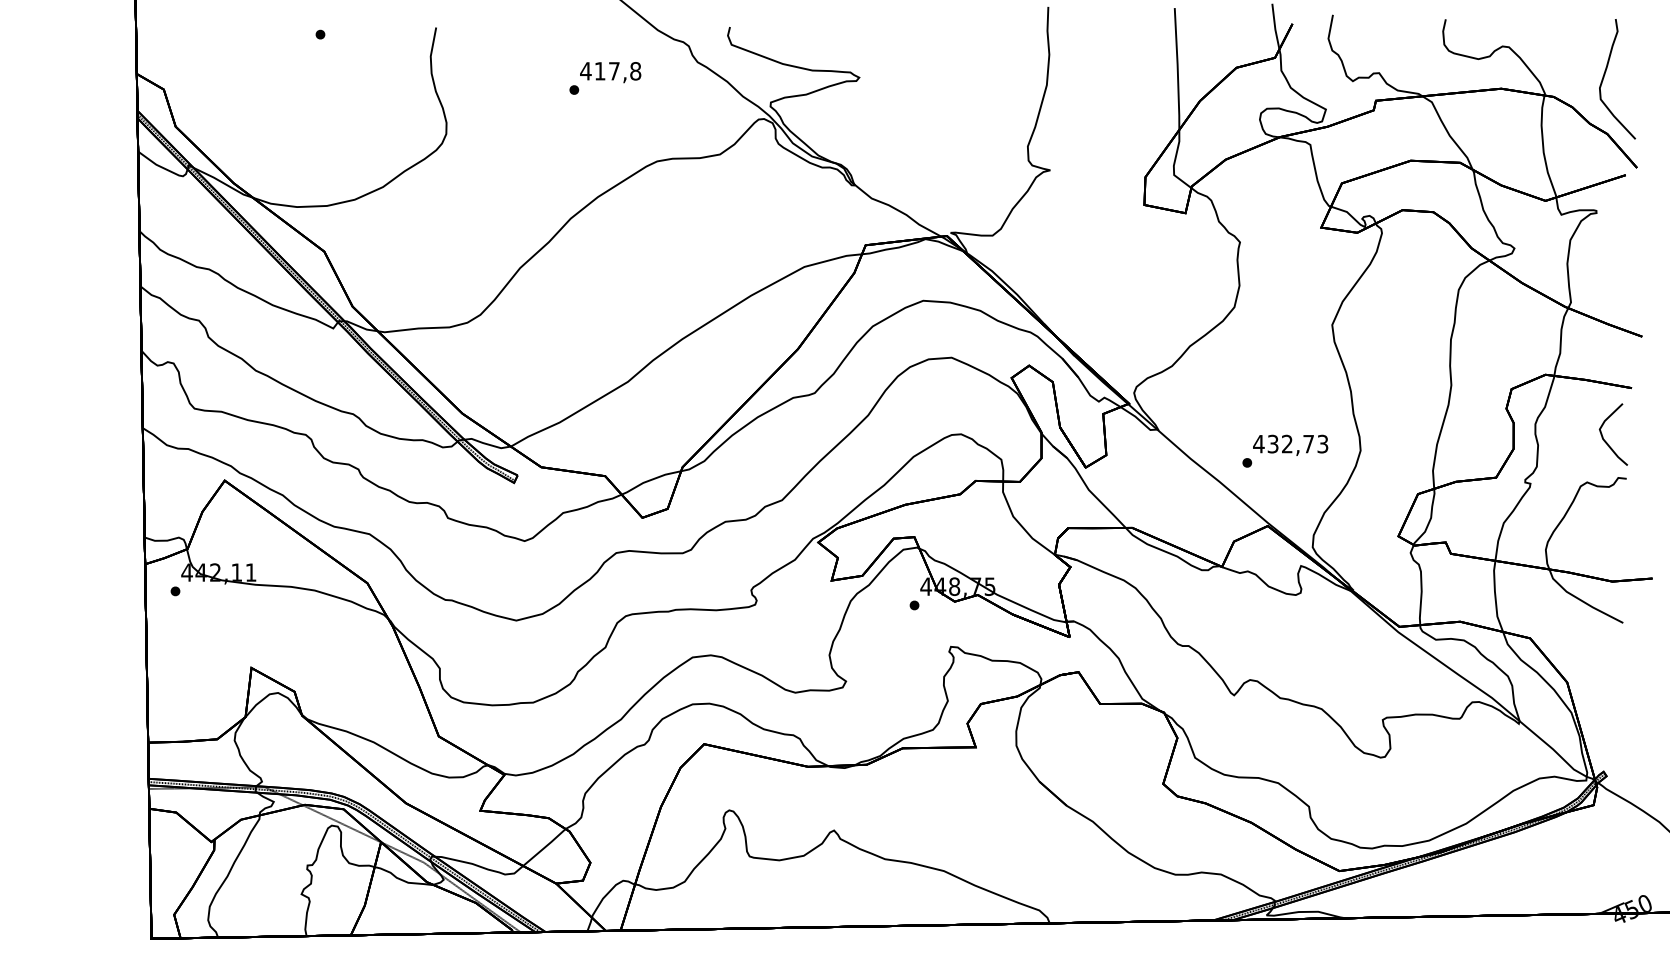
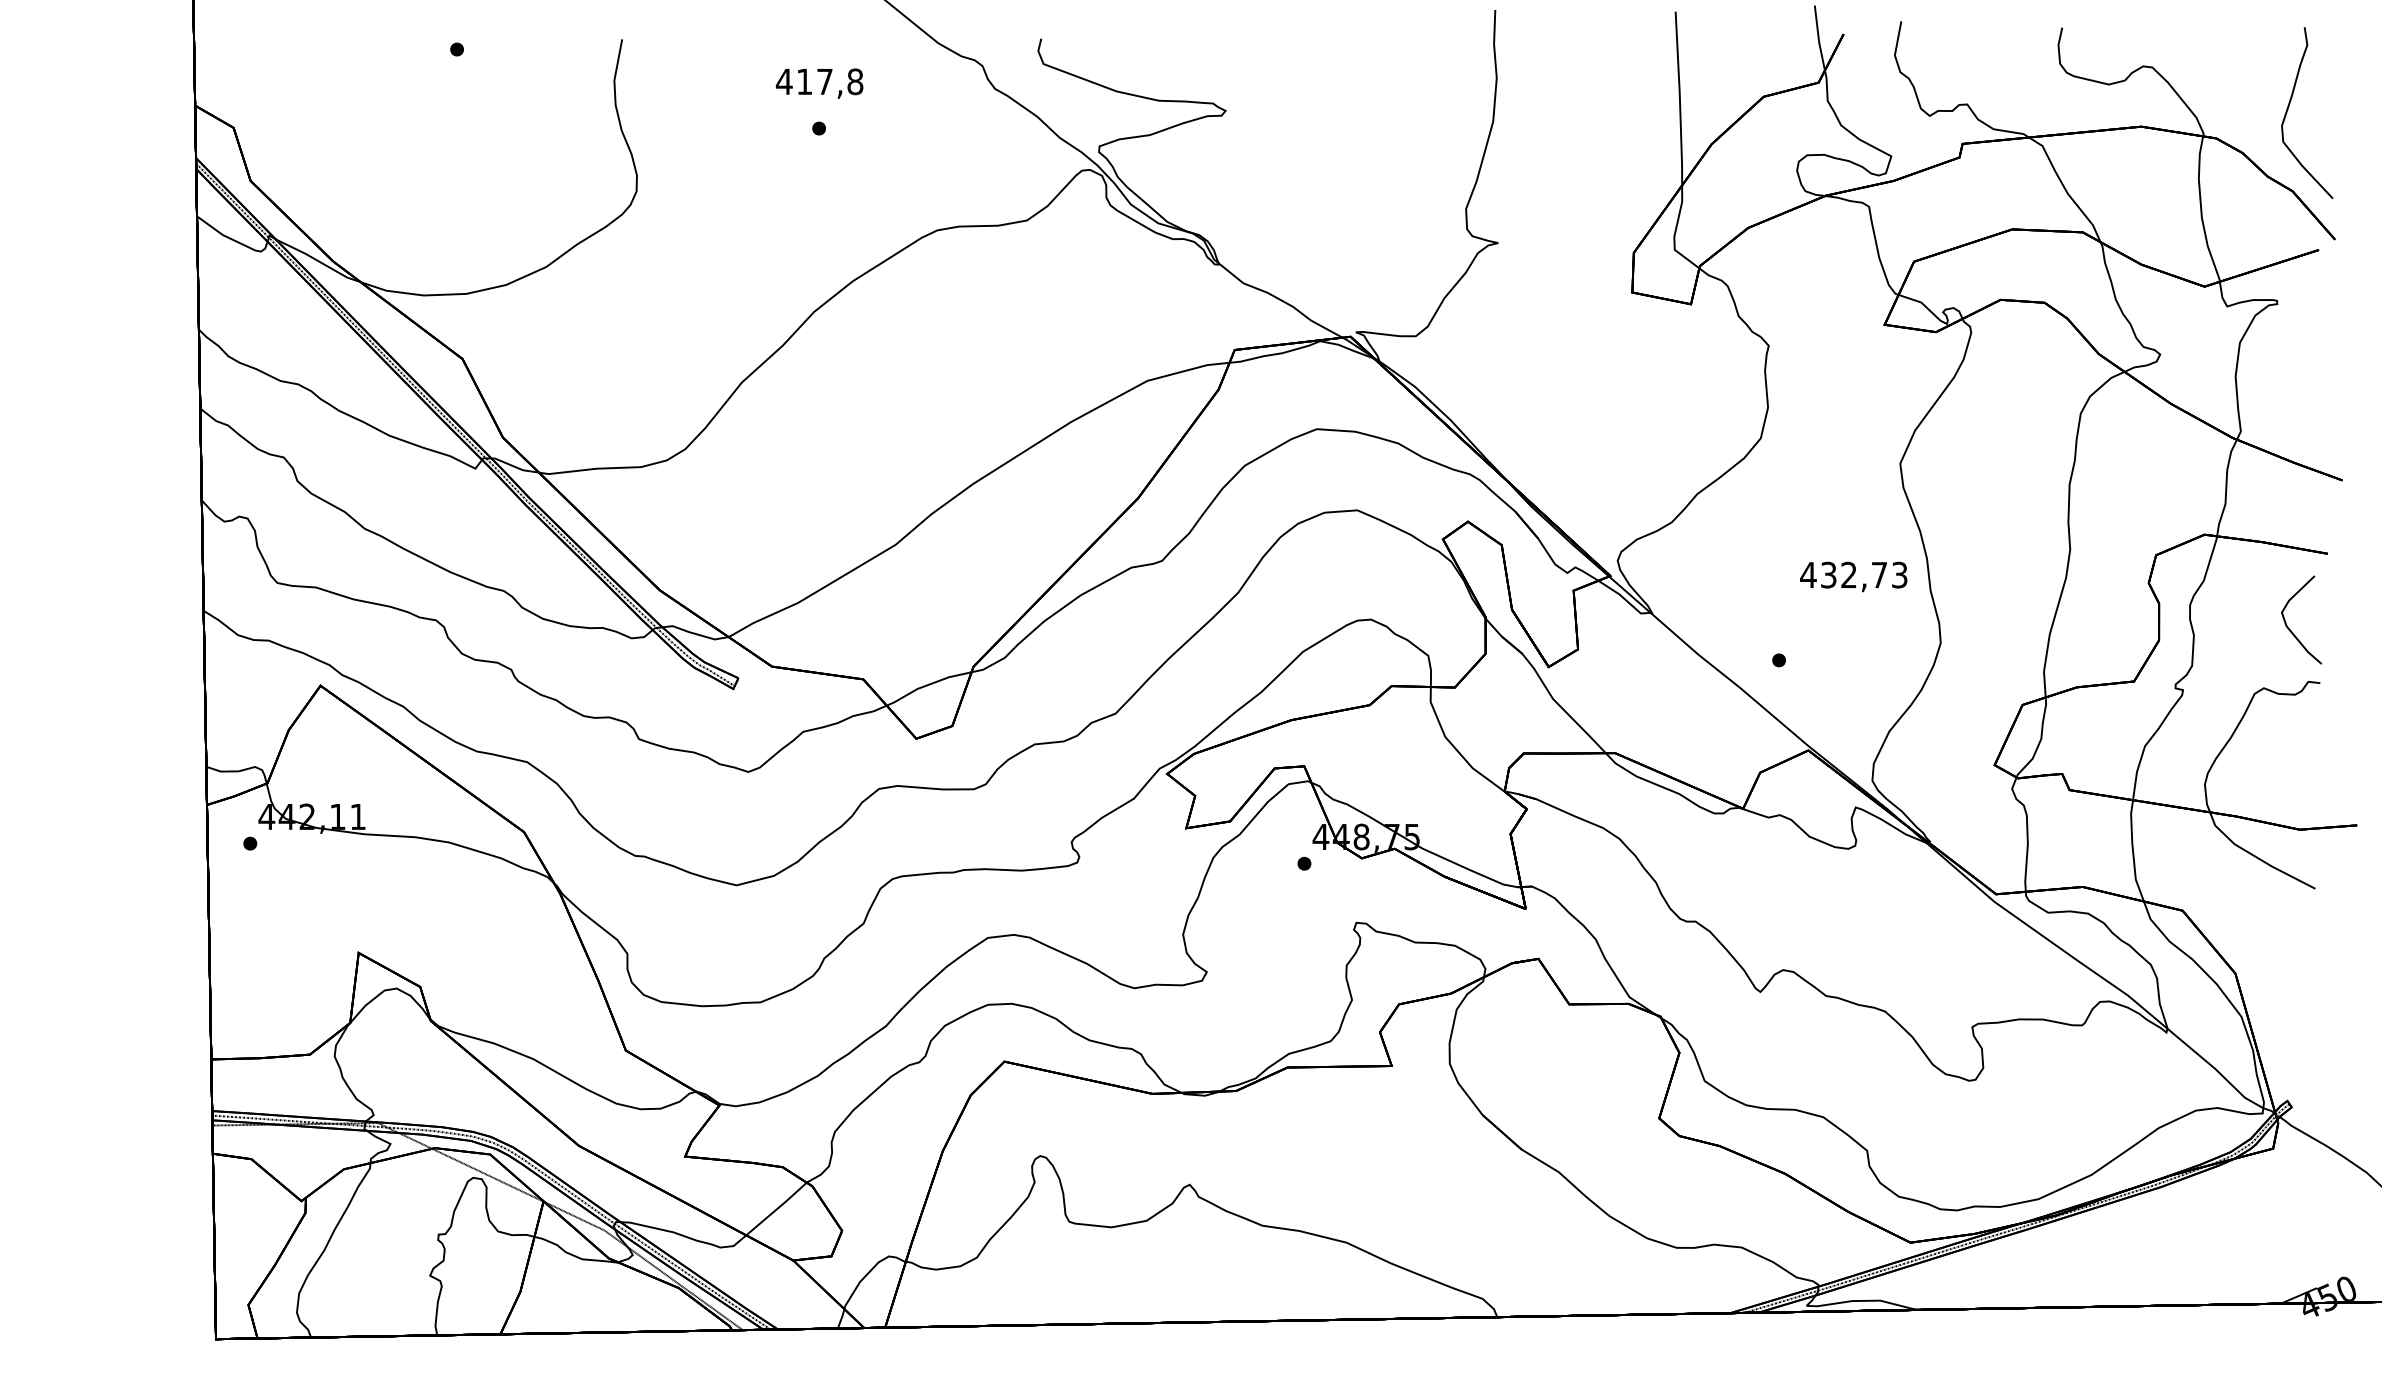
text: (610, 72) -> (819, 83), moved
text: (1290, 444) -> (1853, 575), moved

